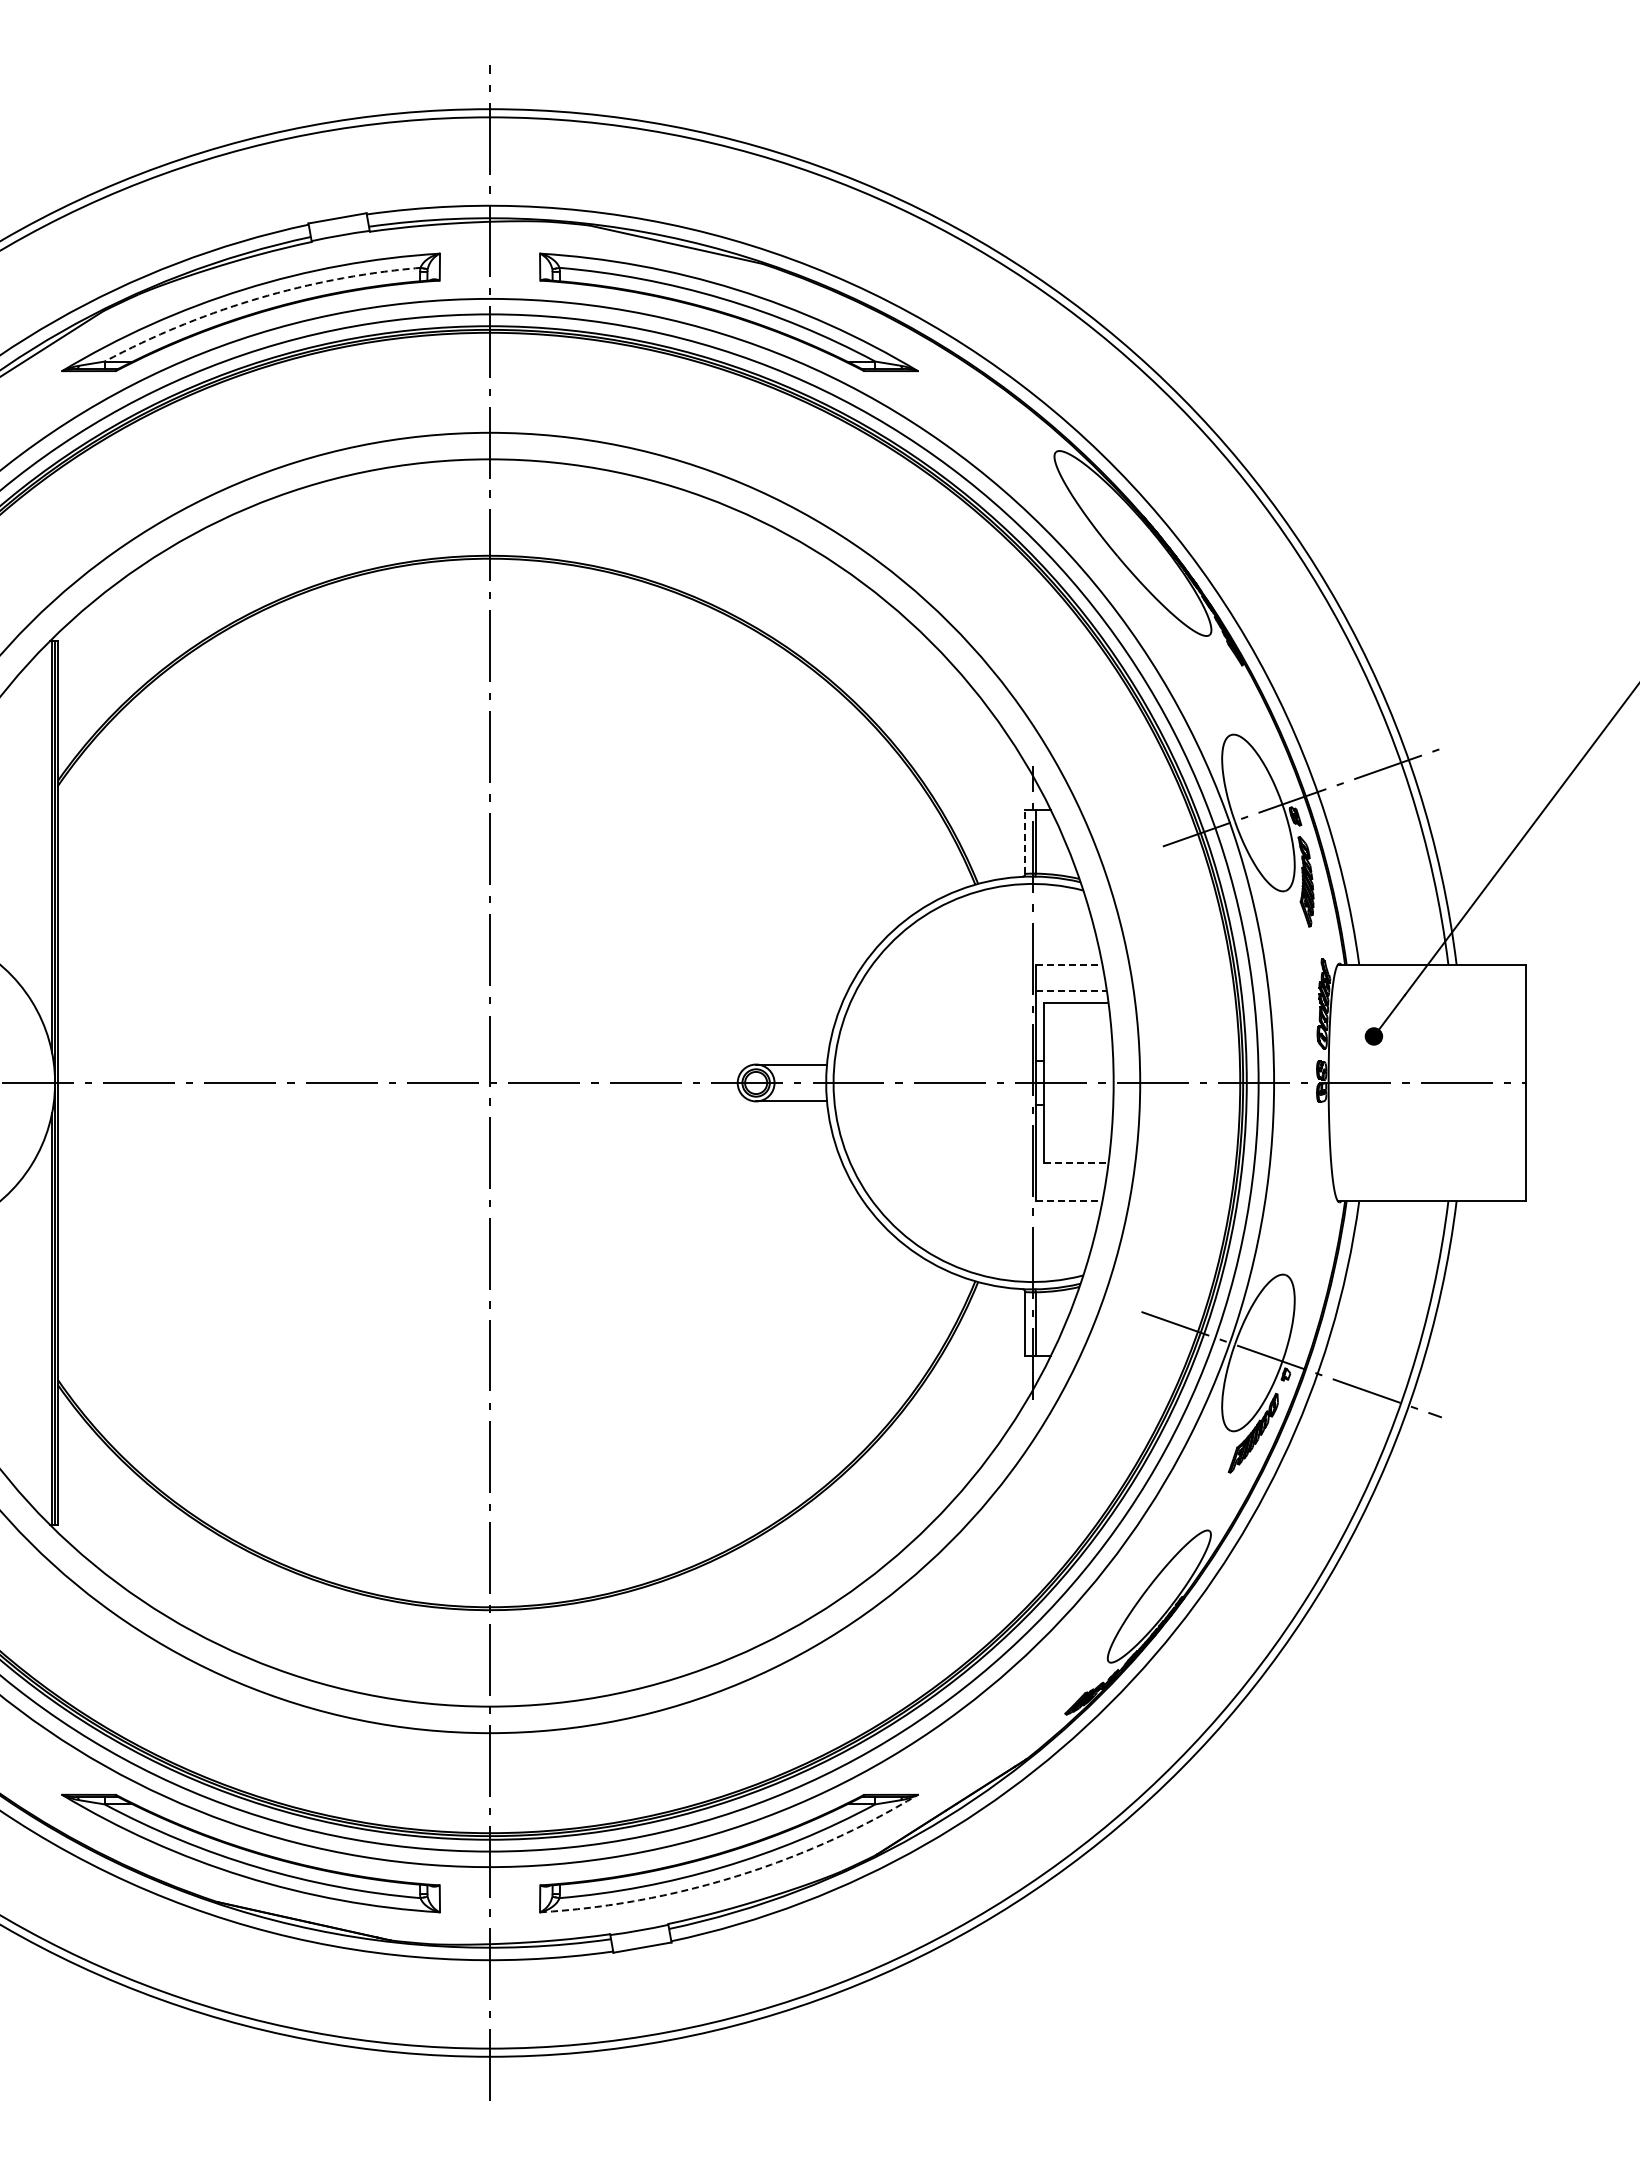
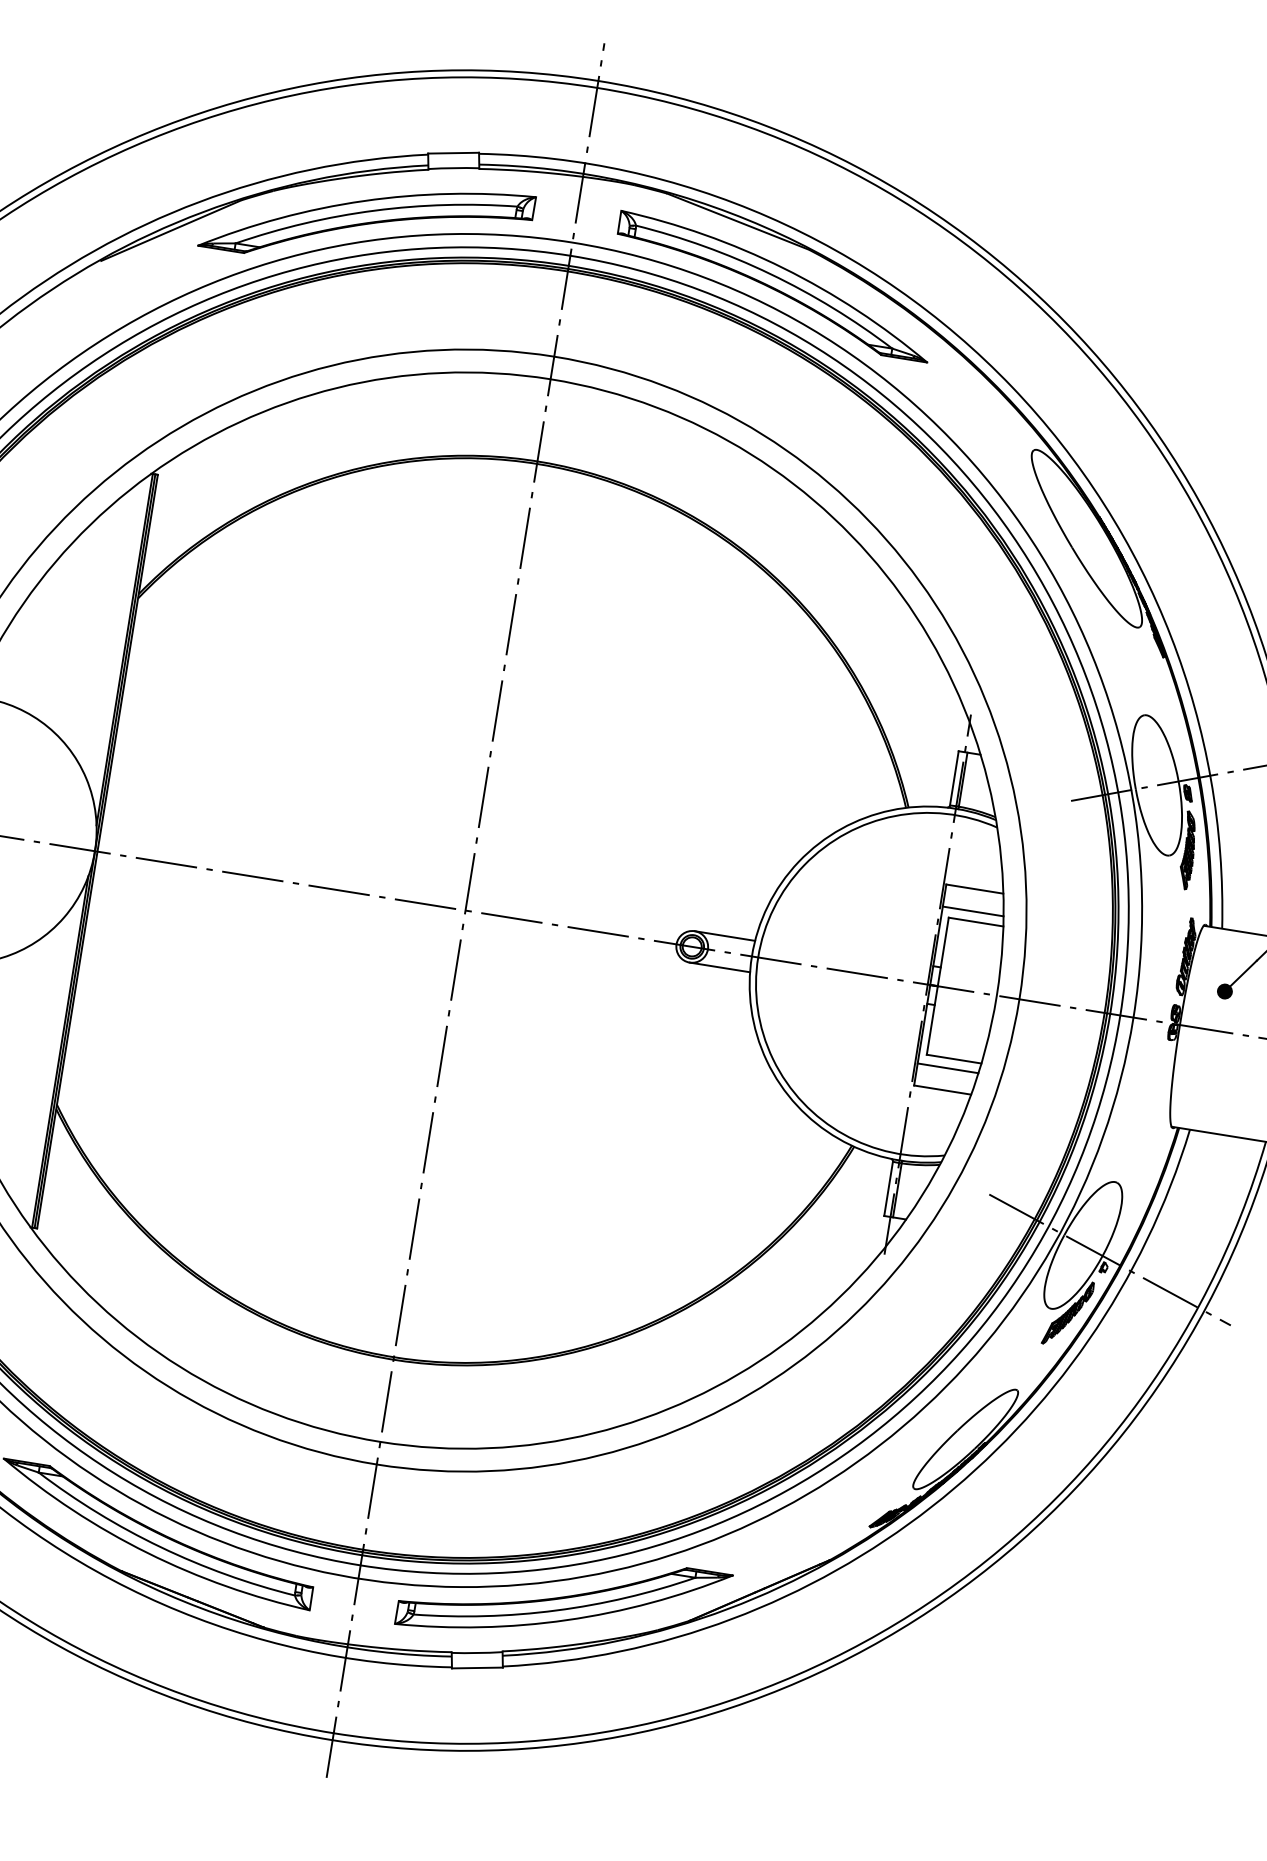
arc: (257, 298) -> (374, 210), dashed -> solid
line: (1025, 842) -> (954, 778), dashed -> solid
line: (1069, 965) -> (975, 889), dashed -> solid
line: (1071, 990) -> (973, 911), dashed -> solid
line: (1076, 1163) -> (954, 1059), dashed -> solid
line: (1070, 1175) -> (947, 1068), added
line: (1069, 1200) -> (943, 1089), dashed -> solid
arc: (736, 1876) -> (567, 1620), dashed -> solid

